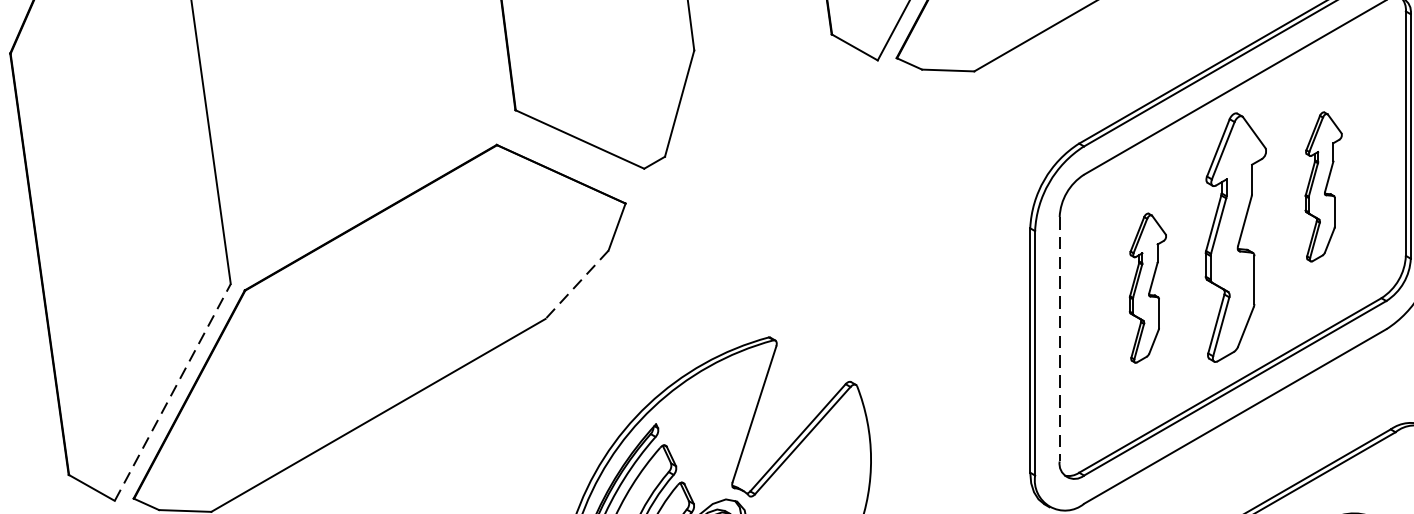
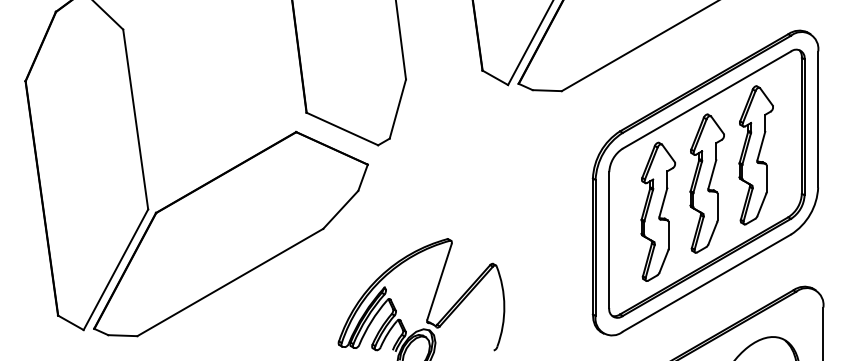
part: (1322, 187) -> (755, 155), size x1.67
line: (576, 284) -> (340, 209), dashed -> solid
part: (1148, 287) -> (658, 211), size x1.67
line: (1060, 339) -> (609, 240), dashed -> solid
line: (173, 392) -> (116, 269), dashed -> solid

